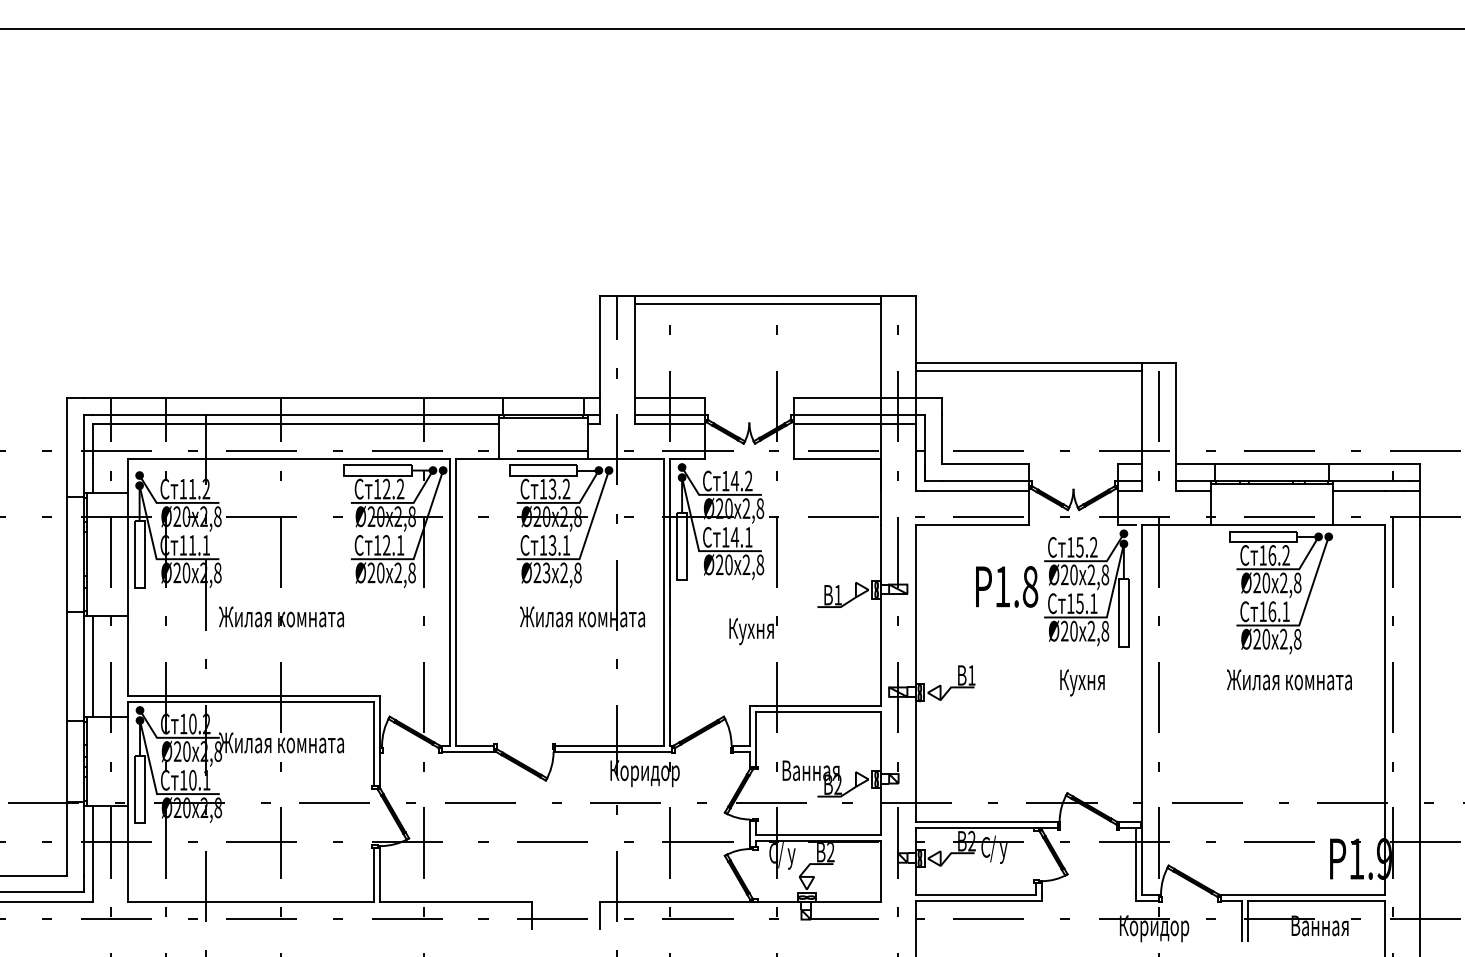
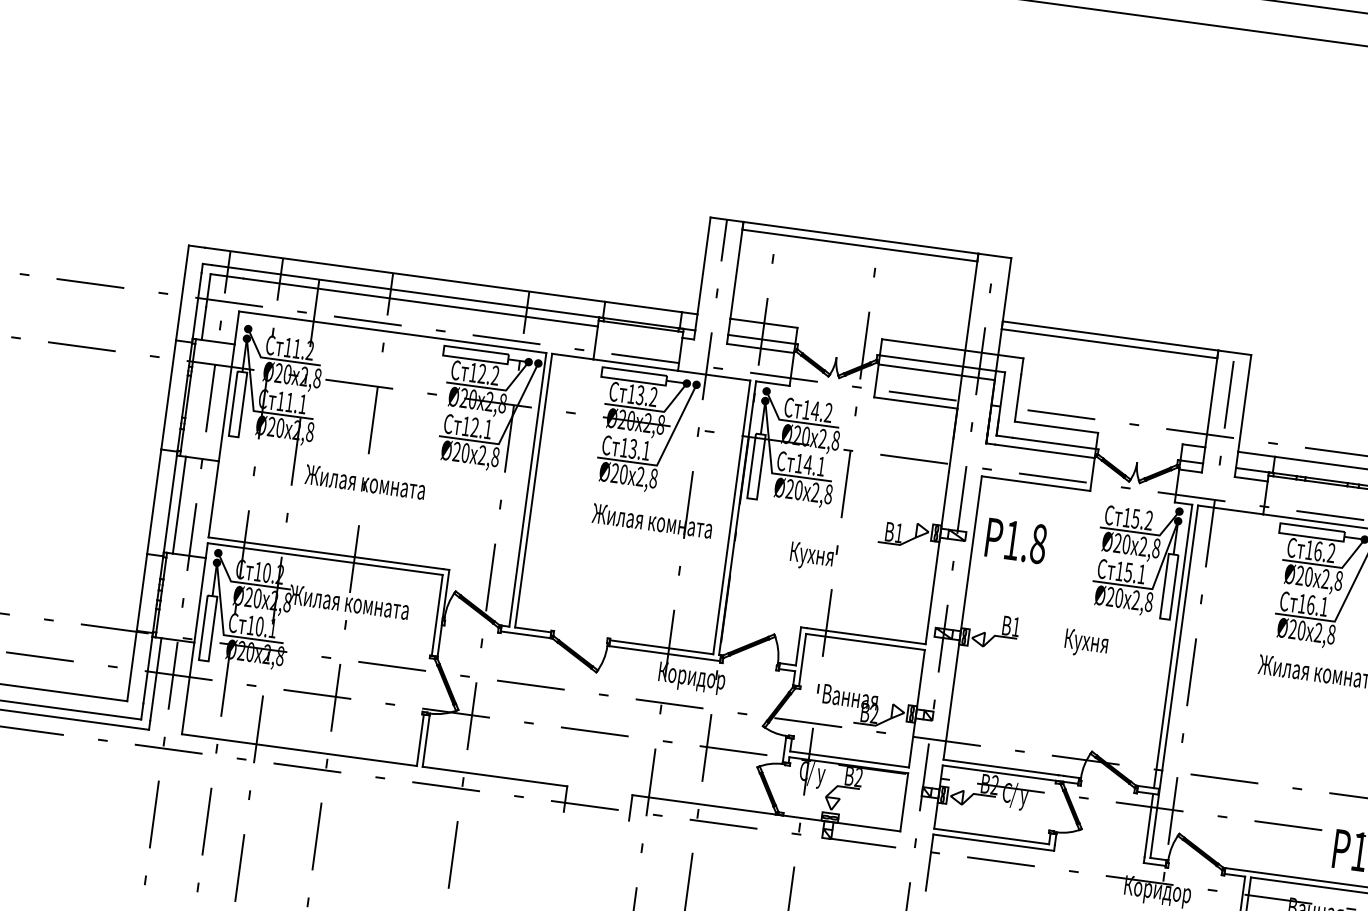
text: (546, 572) -> (623, 474), Ø23 -> Ø20
text: (1007, 586) -> (1016, 540), moved
line: (1136, 673) -> (1173, 646), added
text: (1082, 682) -> (1086, 643), moved

